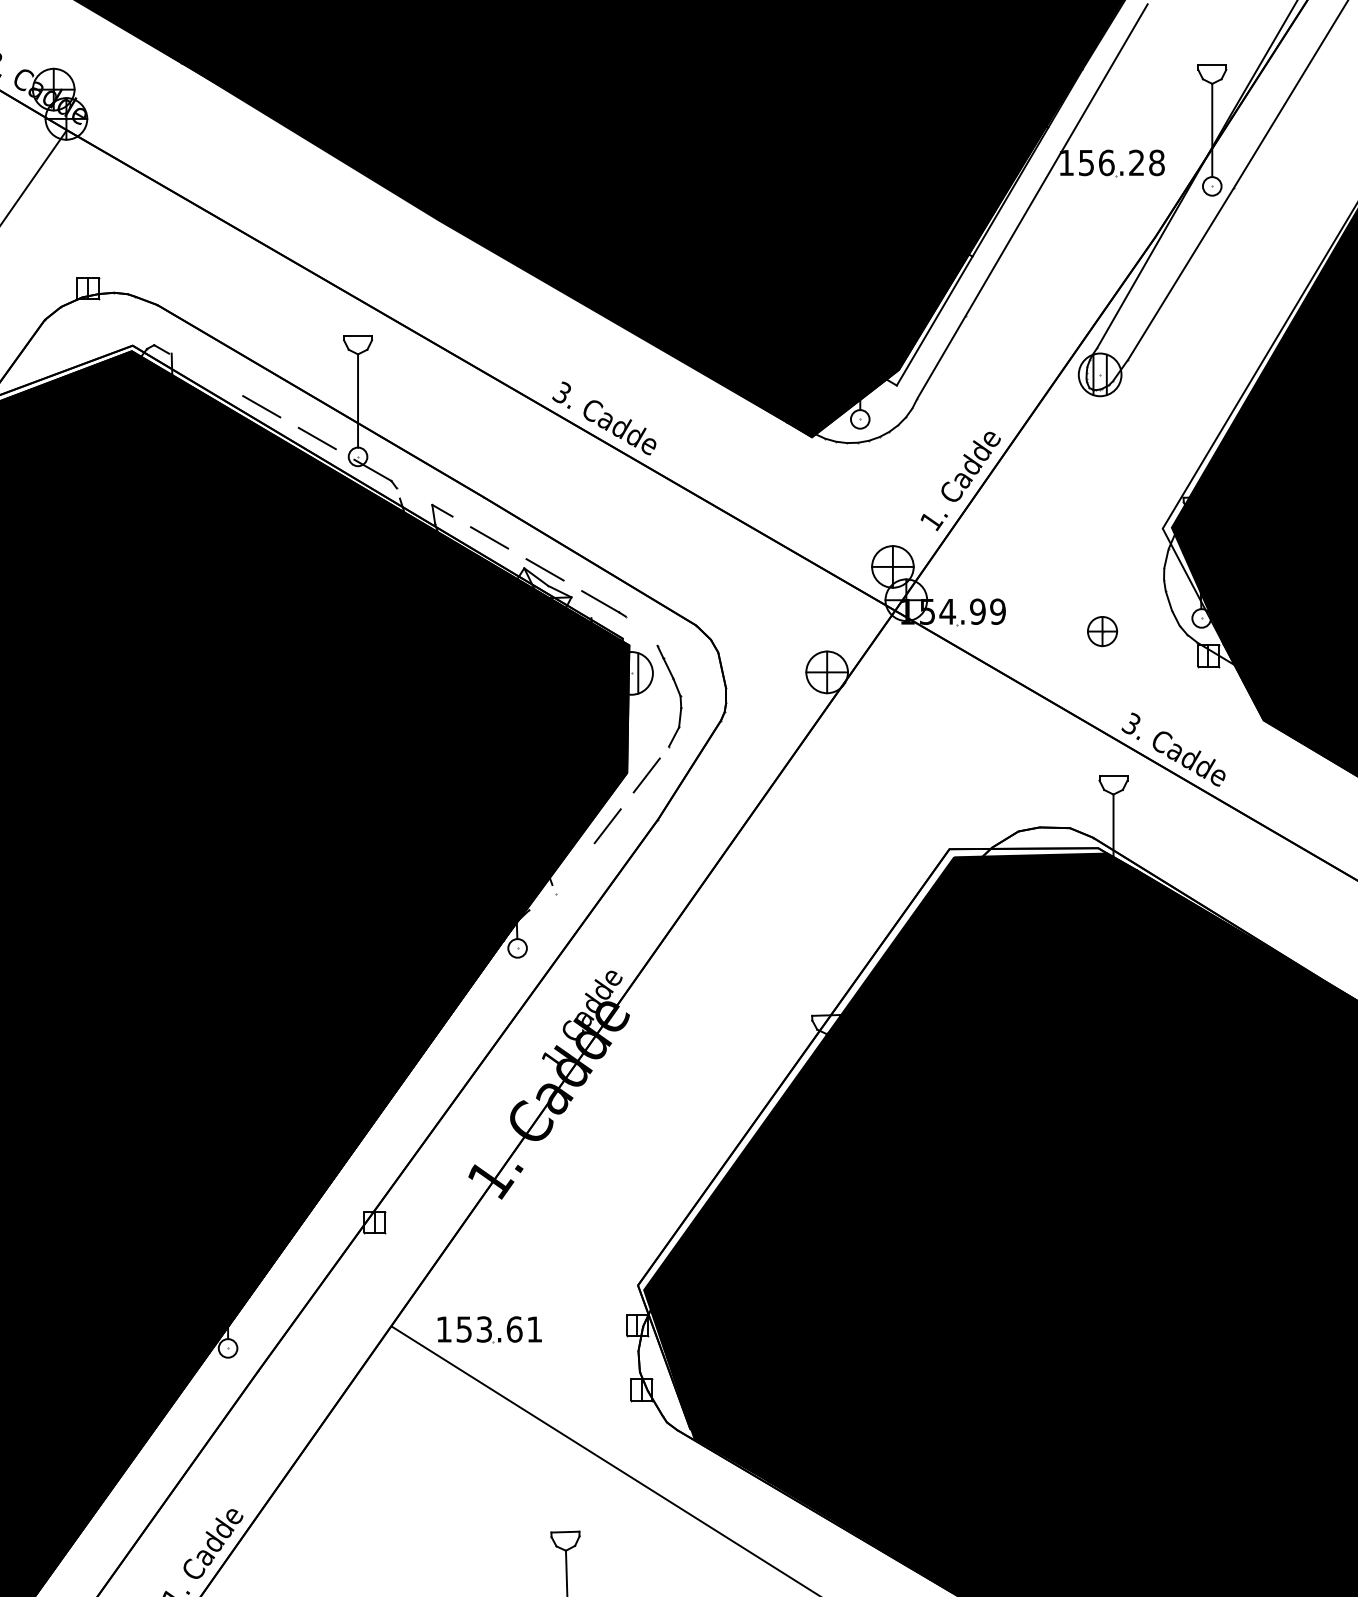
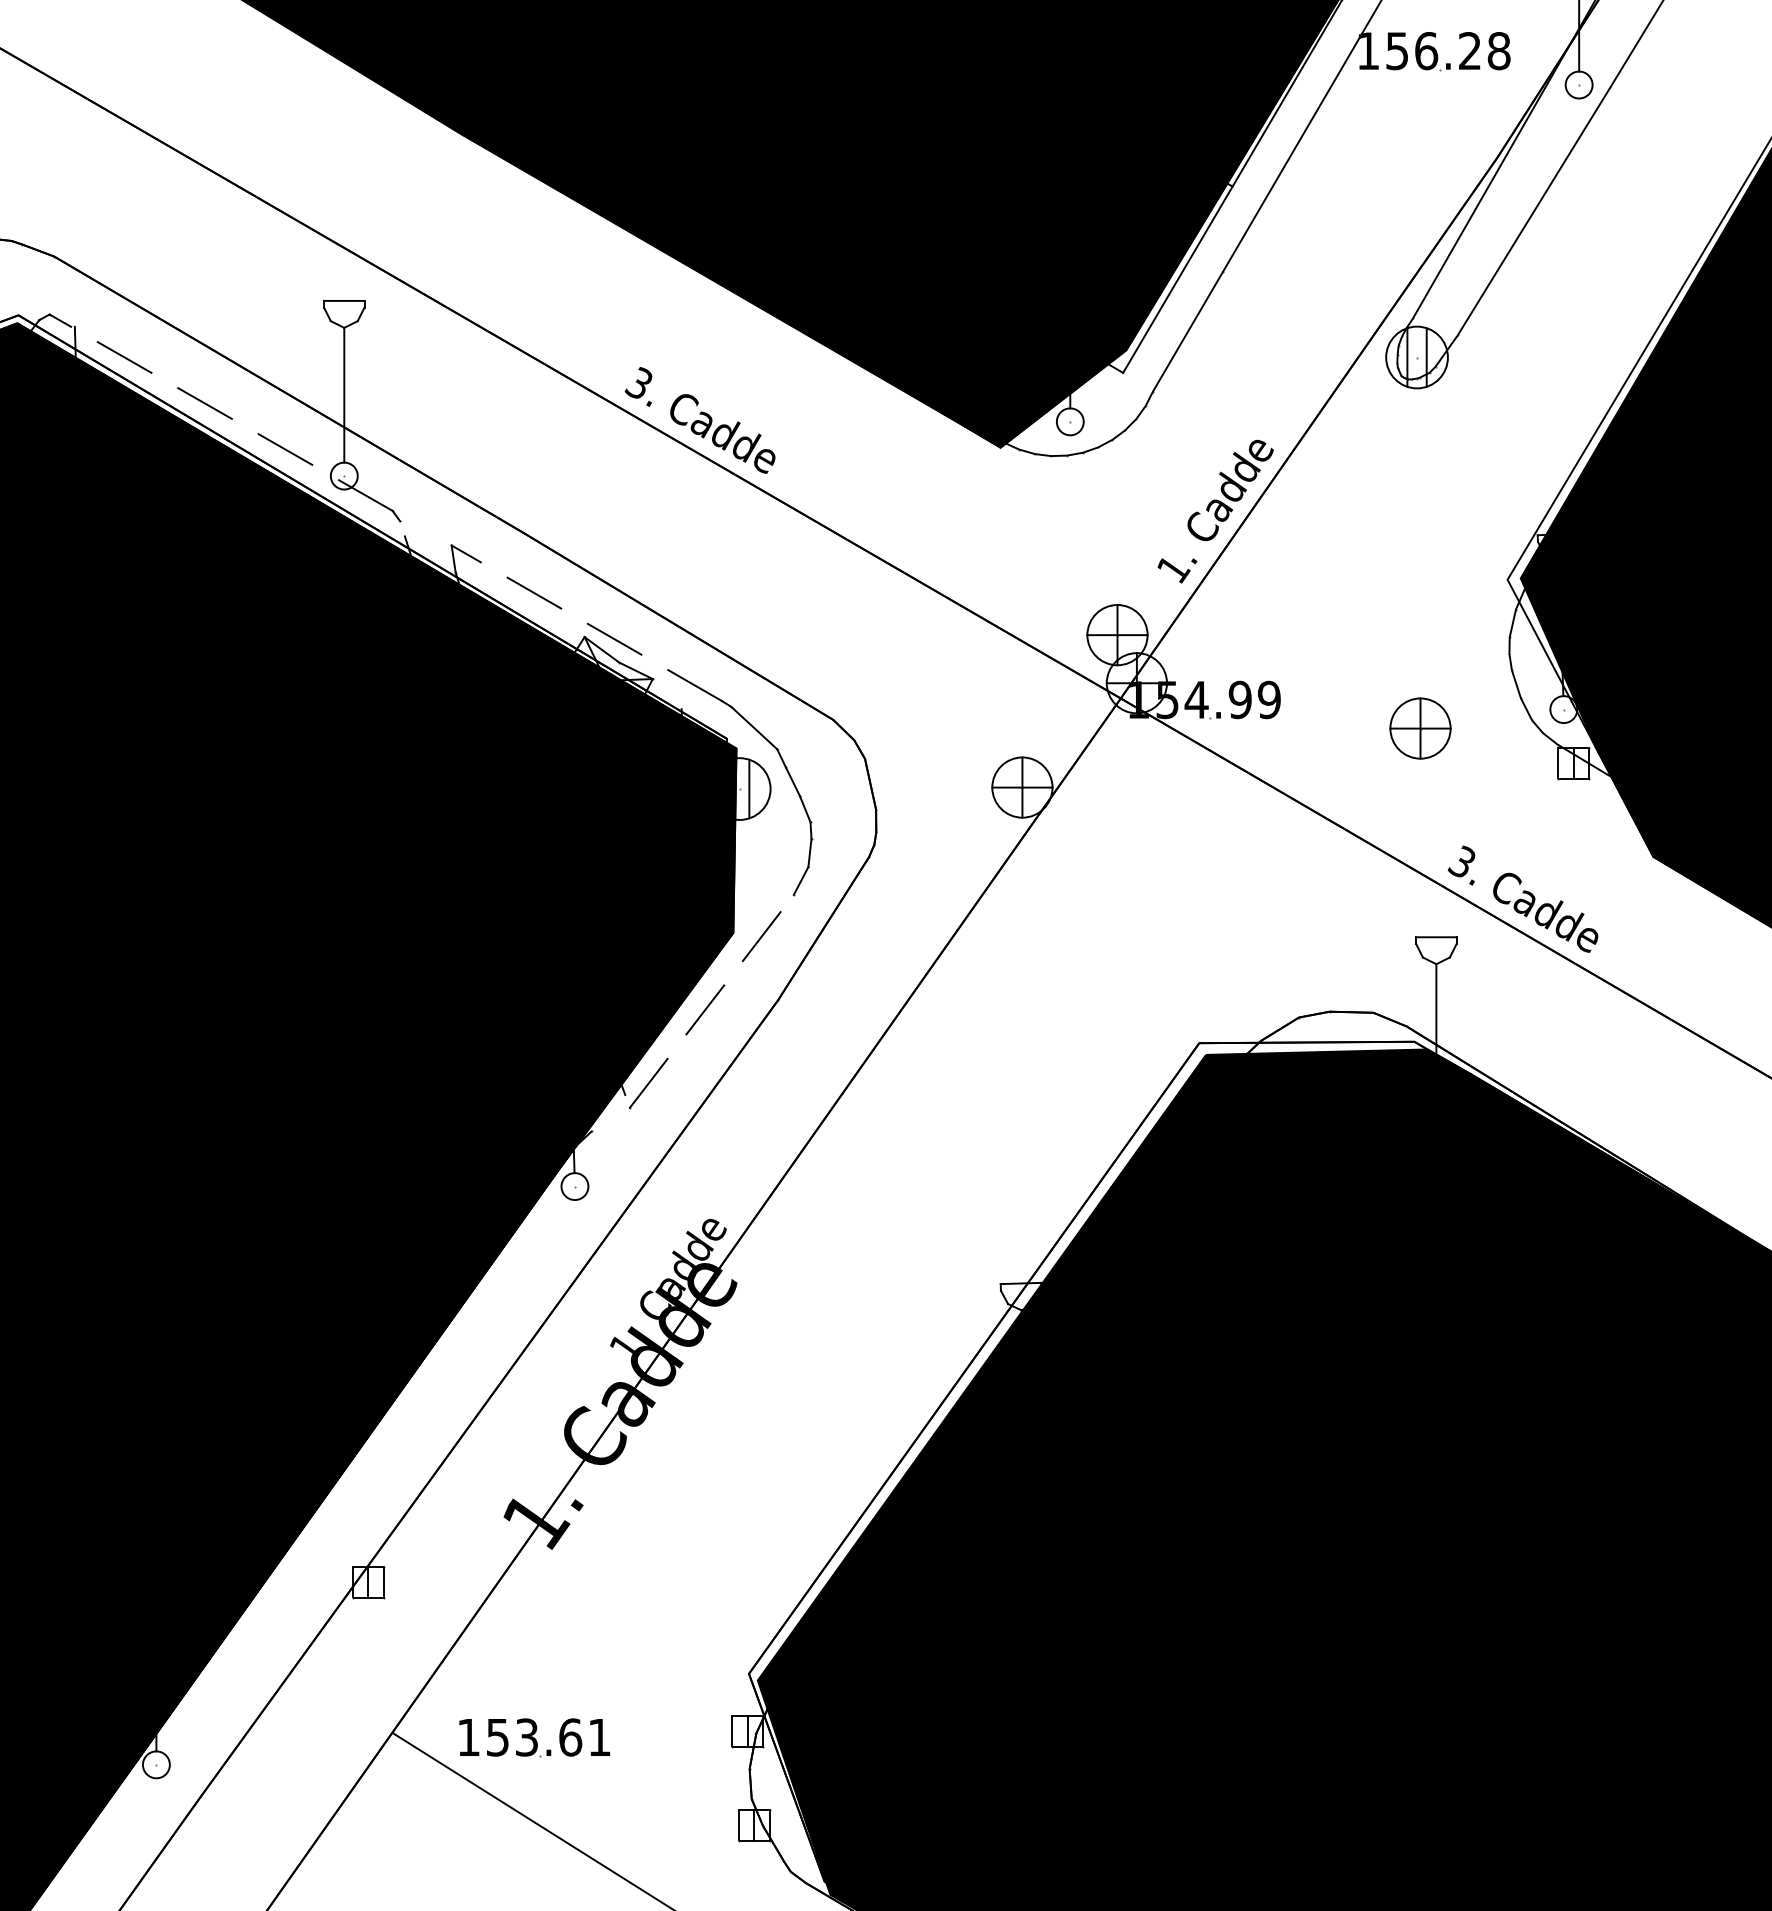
line: (205, 374) -> (123, 356), added
line: (641, 630) -> (754, 727), added
part: (1102, 631) -> (1420, 728), size x1.43
line: (568, 876) -> (648, 1082), added

